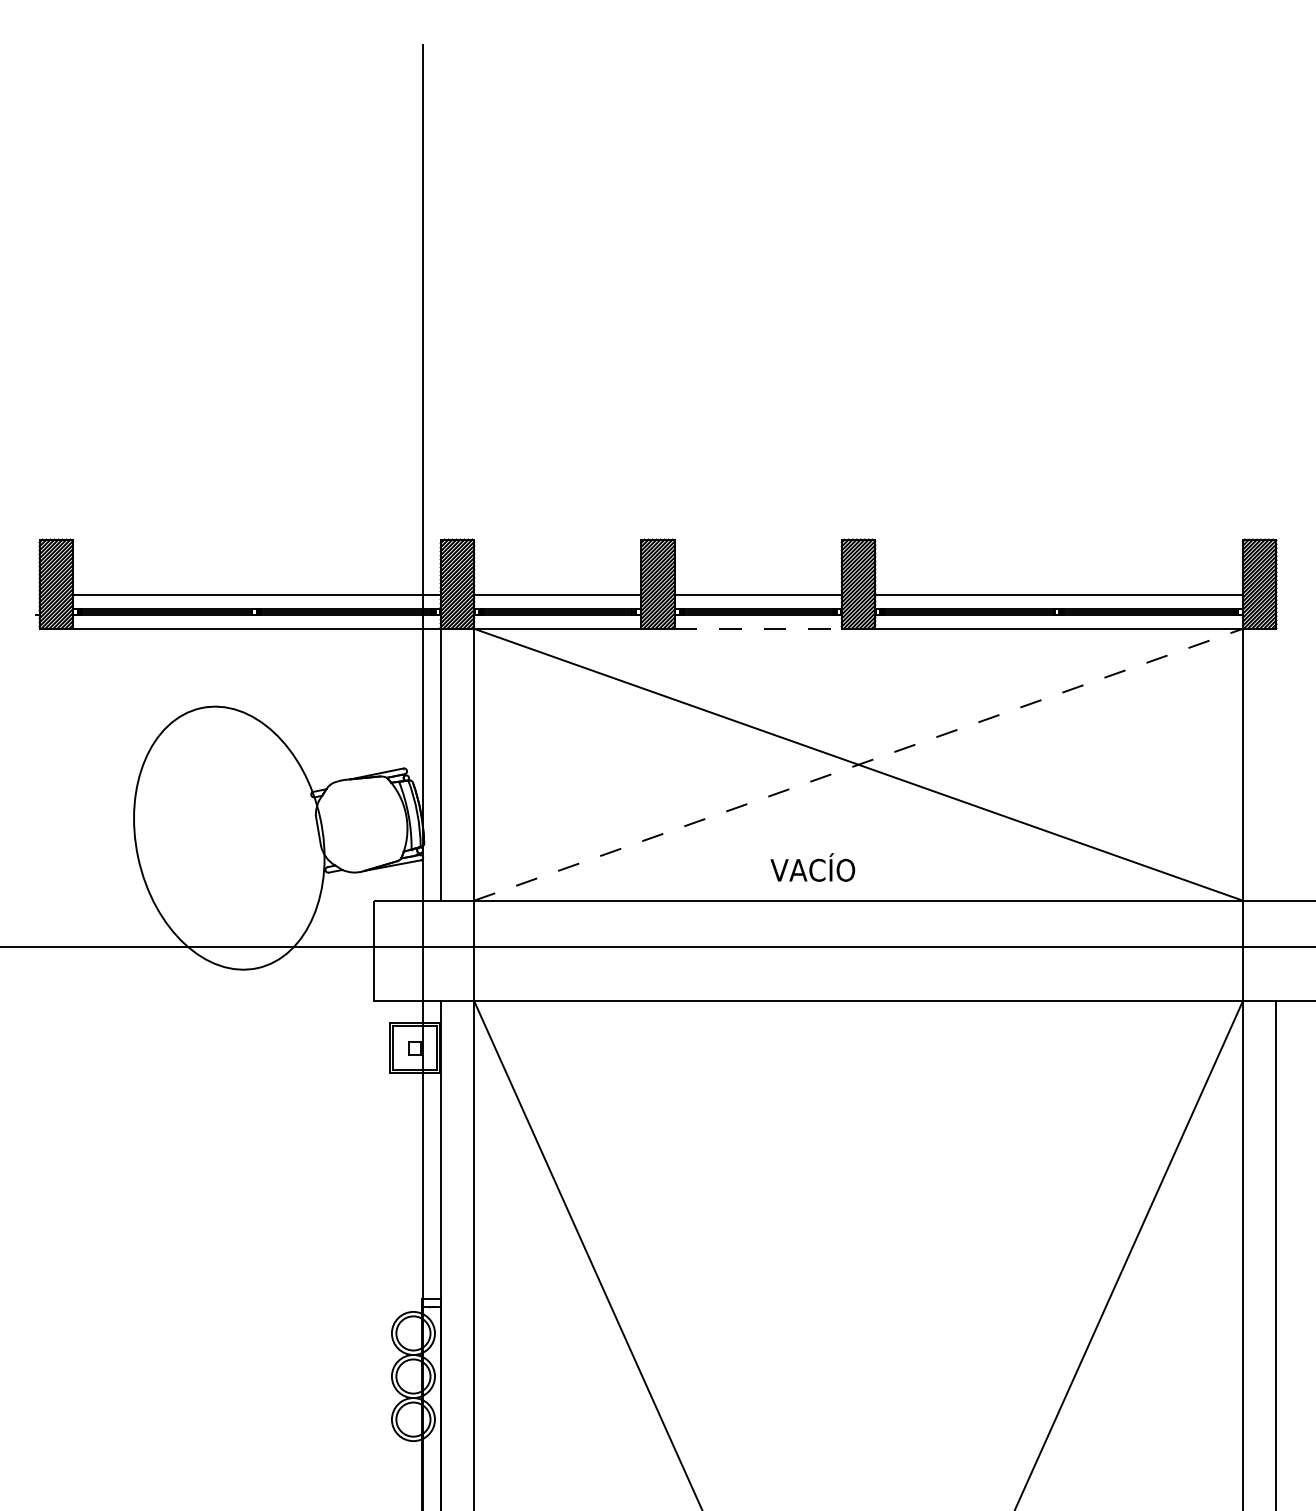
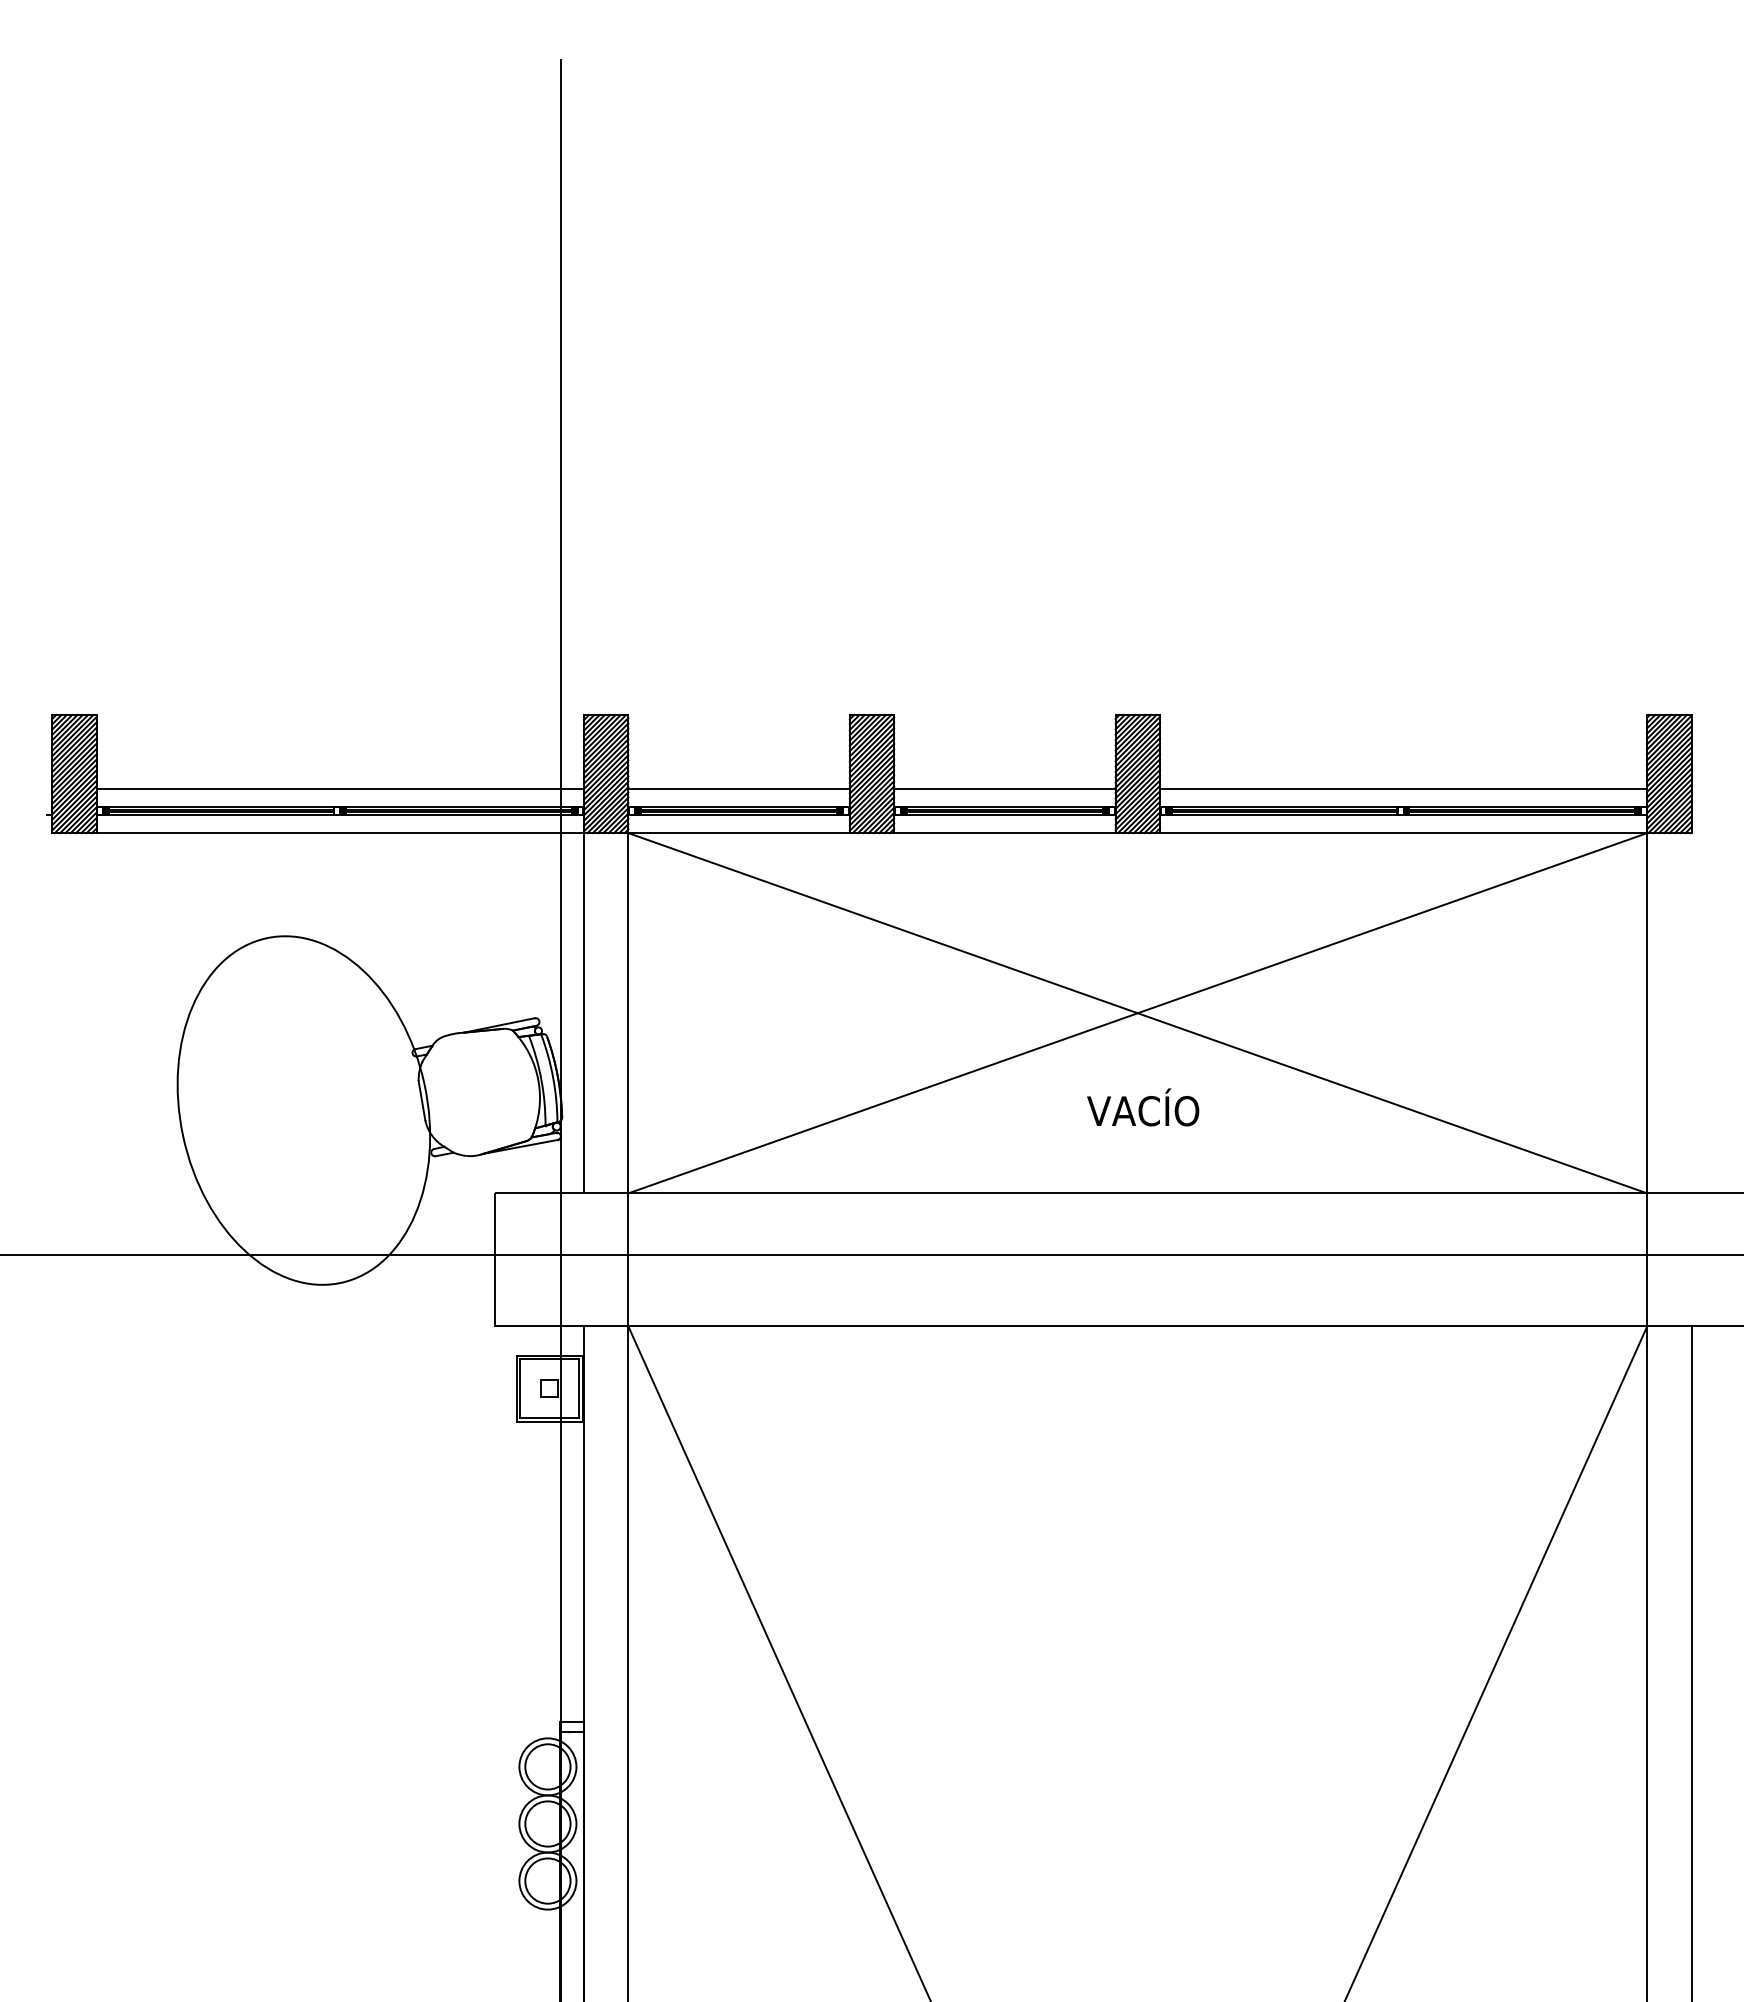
line: (757, 629) -> (1004, 833), dashed -> solid
line: (859, 764) -> (1138, 1013), dashed -> solid
text: (813, 867) -> (1143, 1107), moved

